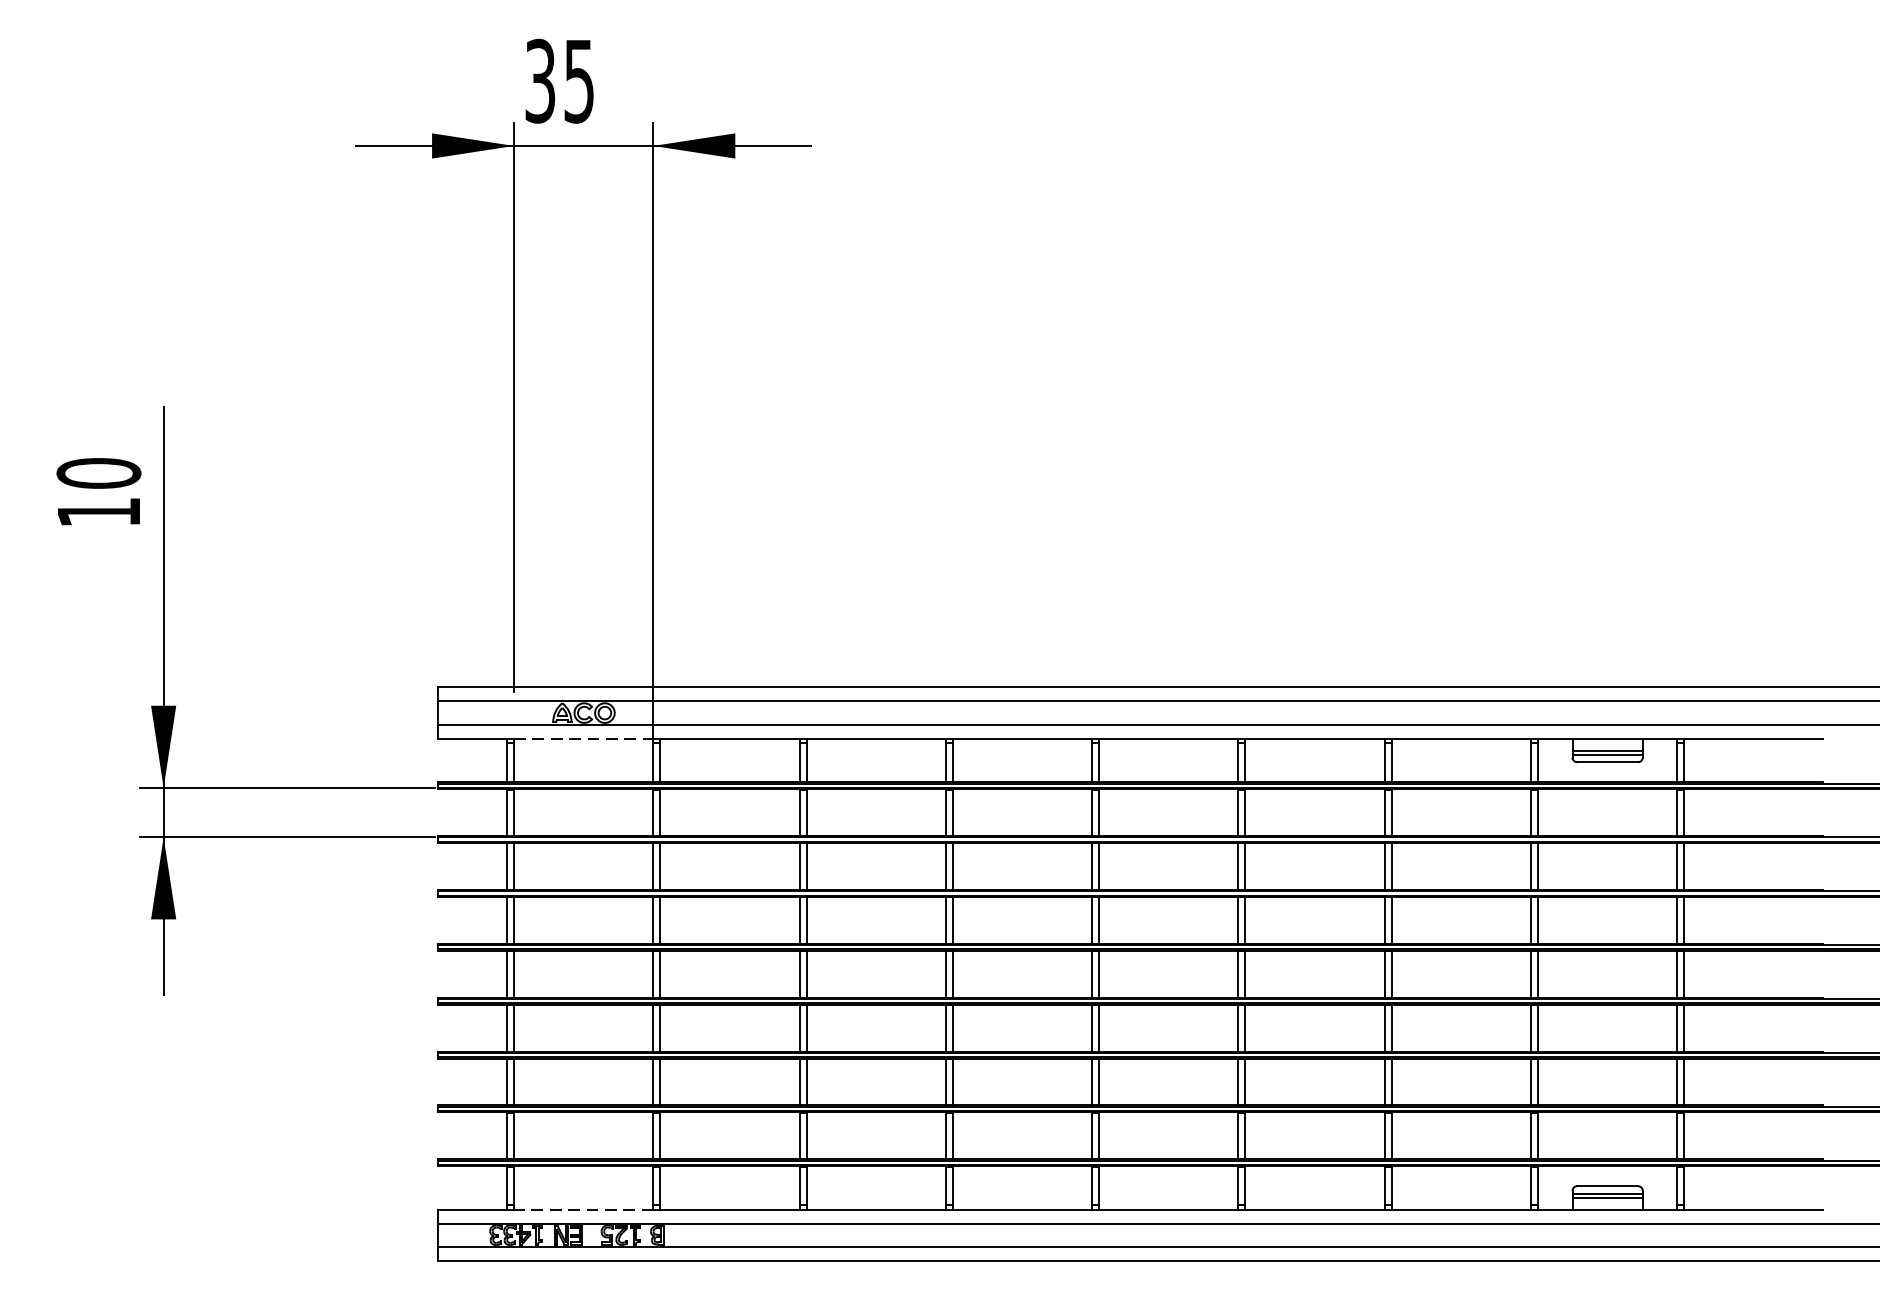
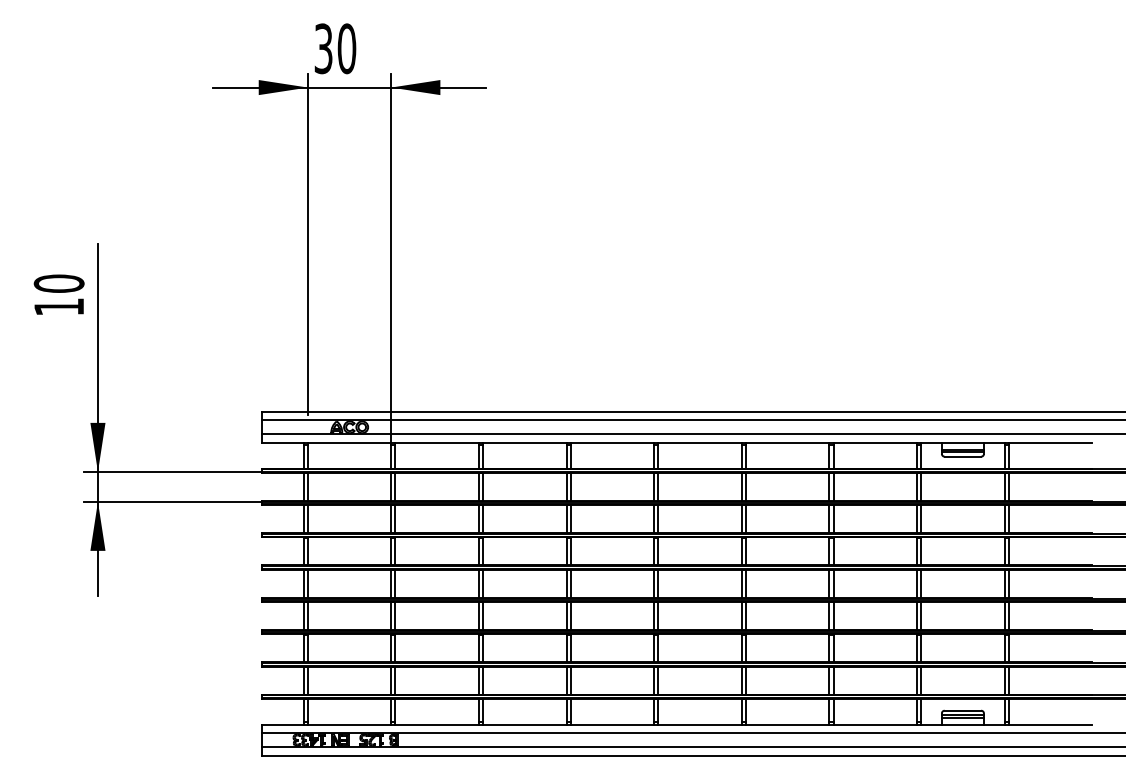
text: (578, 80) -> (346, 48), 35 -> 30
line: (583, 738) -> (349, 442), dashed -> solid
line: (583, 1209) -> (349, 724), dashed -> solid

